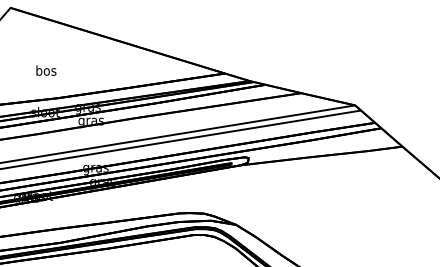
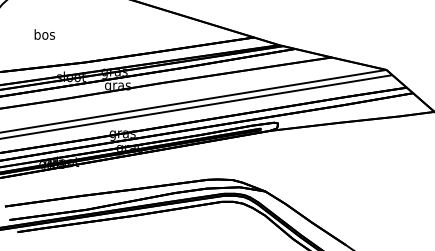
text: (46, 70) -> (44, 34), moved

